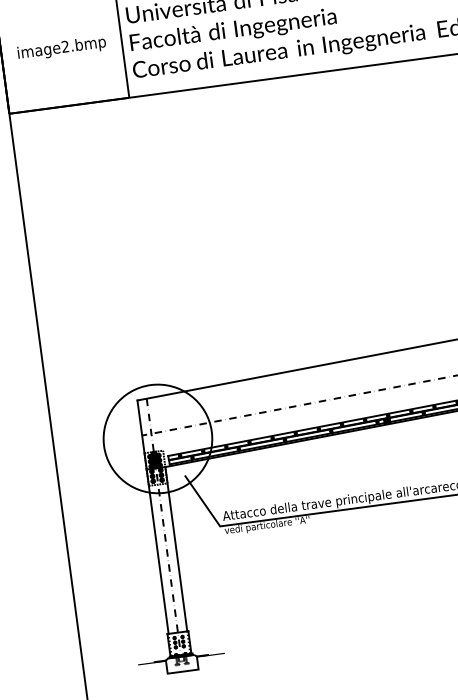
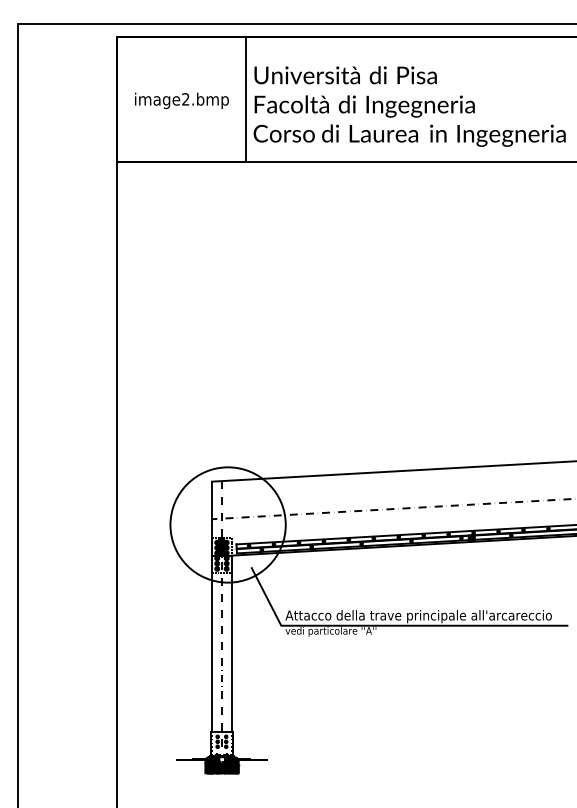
hatch: (181, 664) -> (221, 765), added

